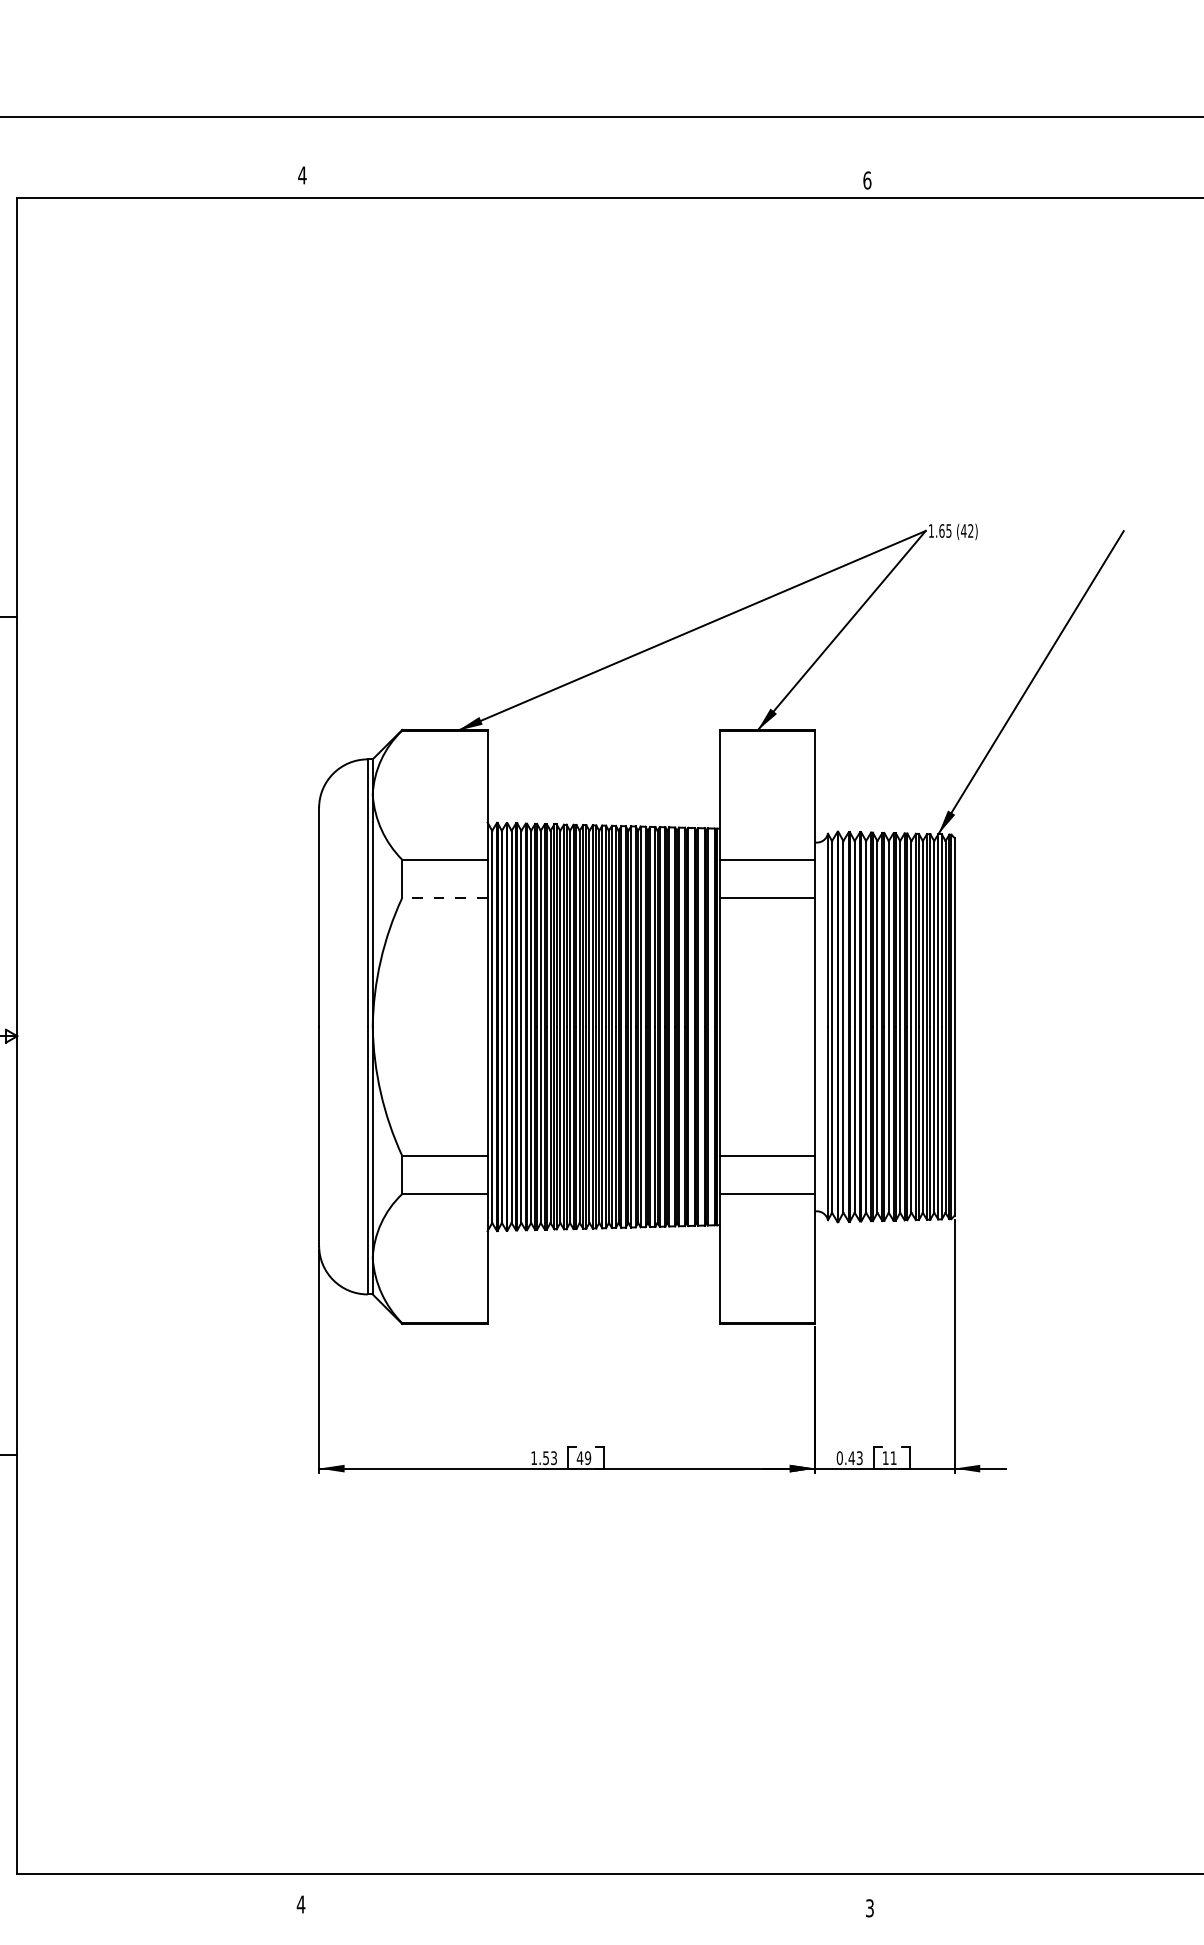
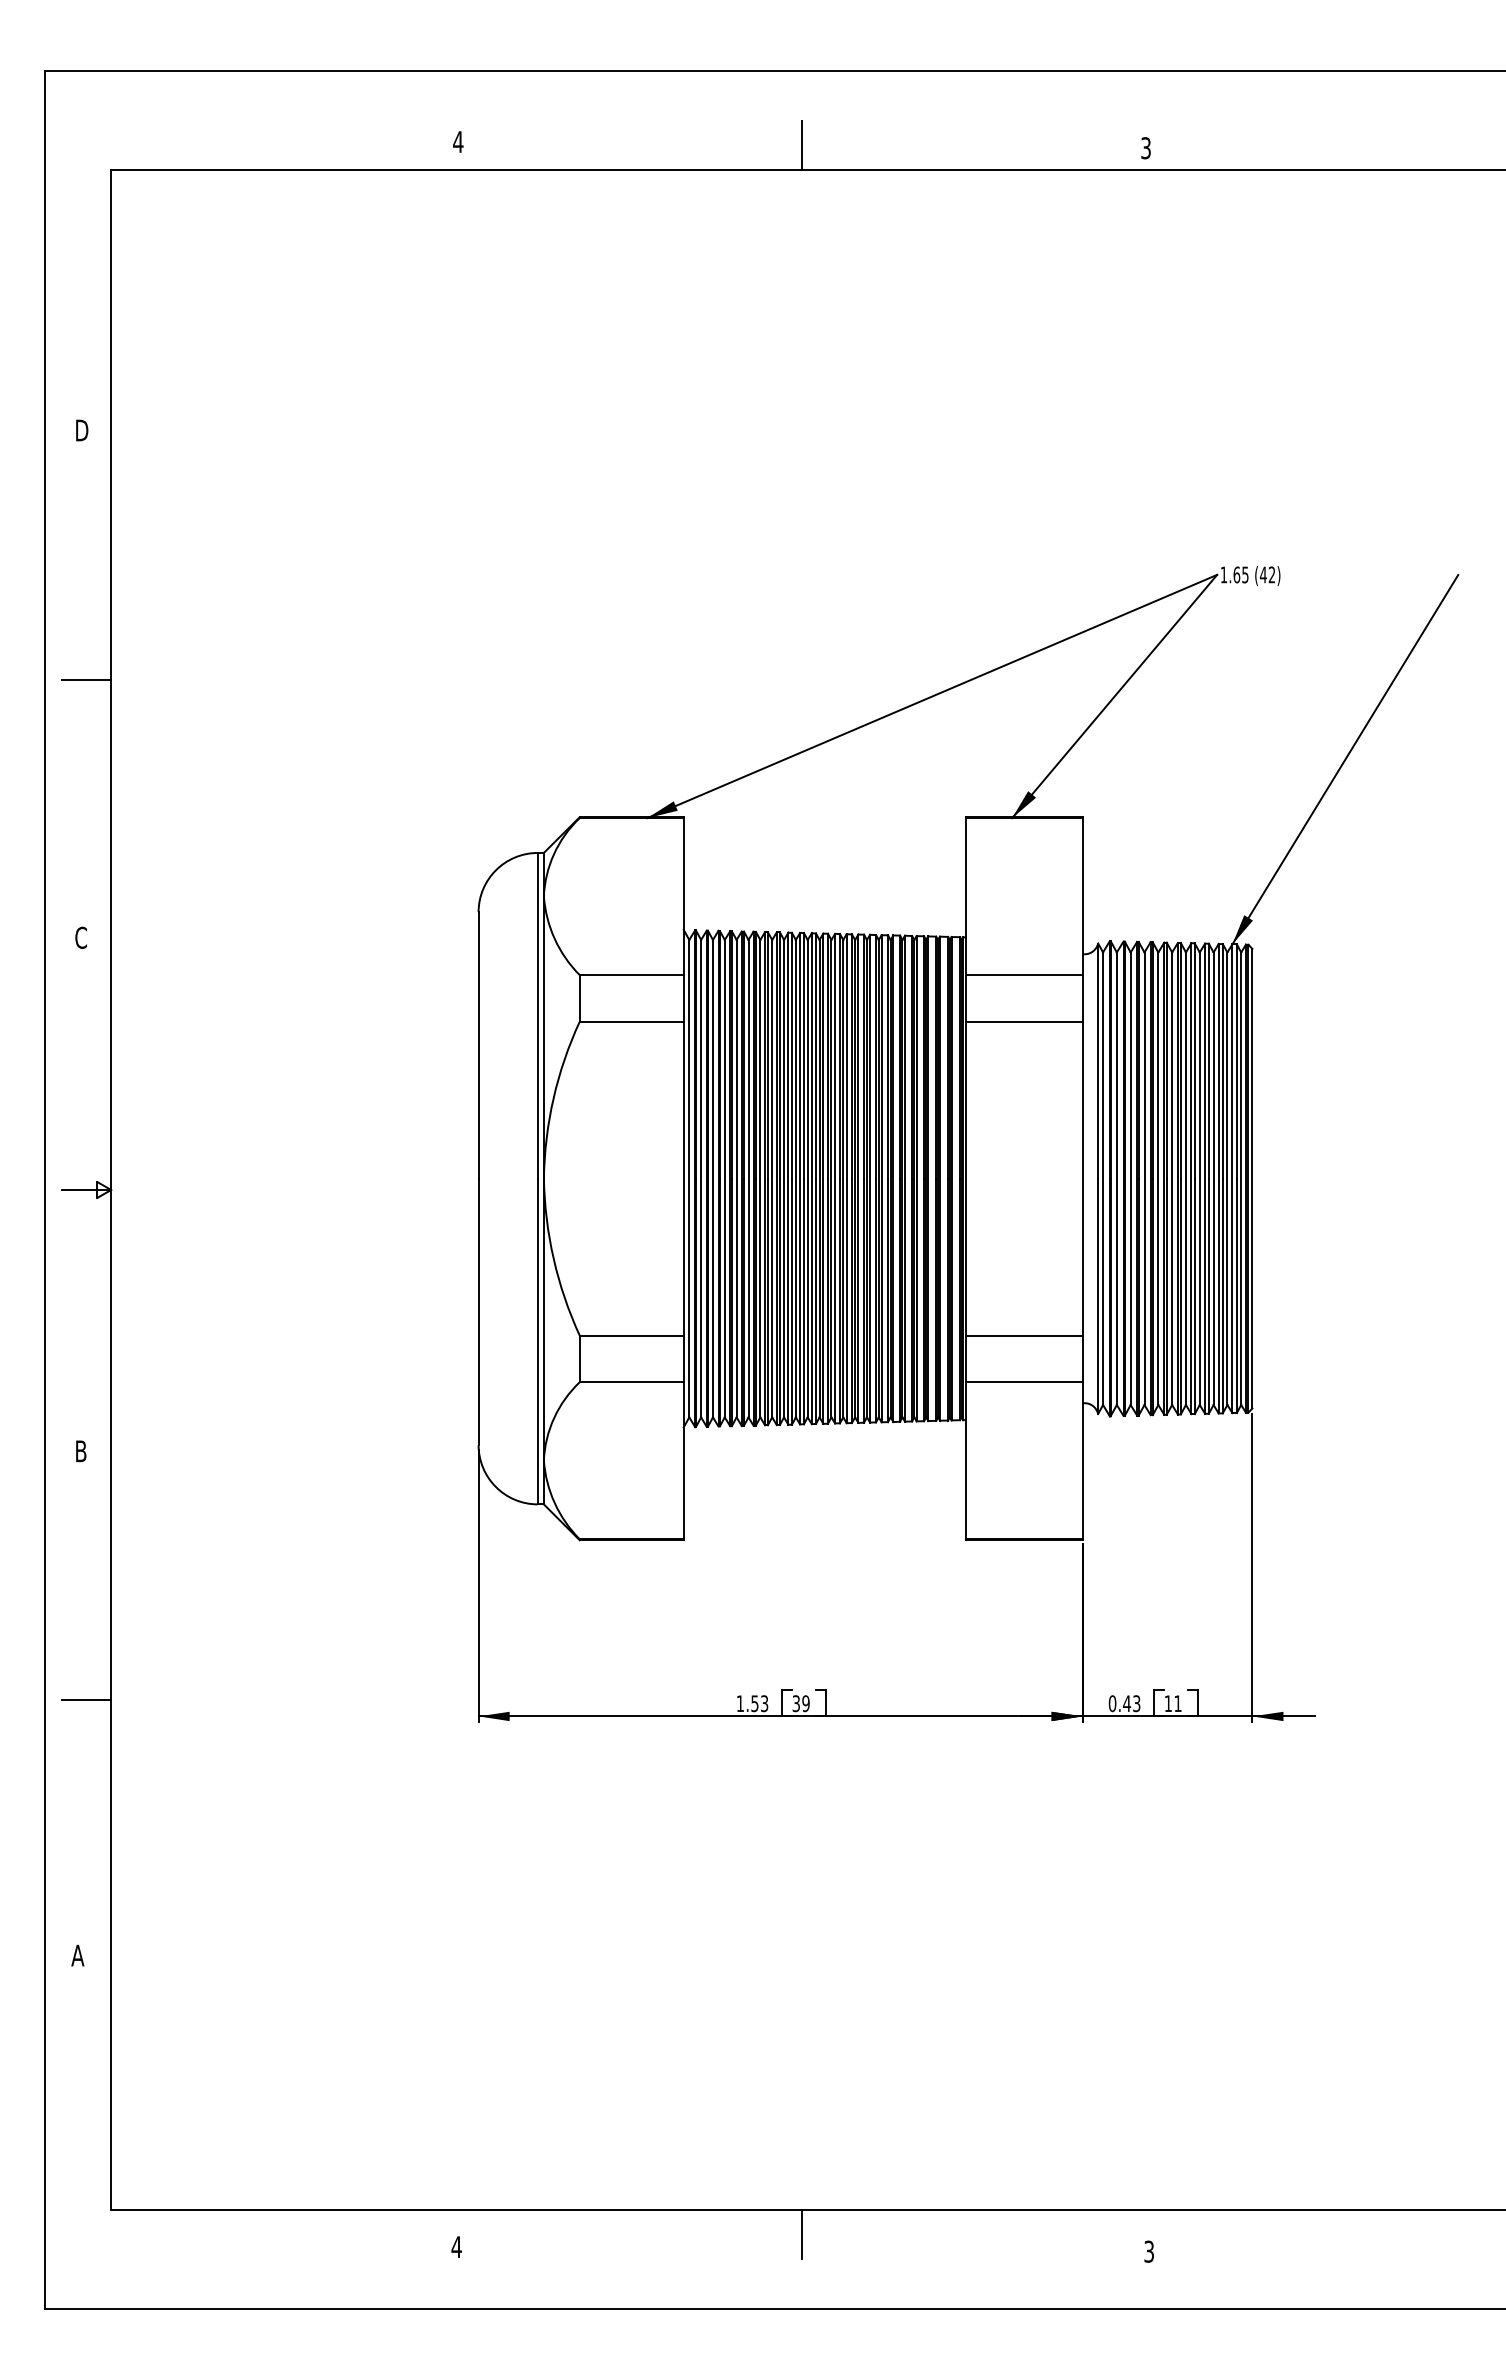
line: (585, 178) -> (802, 145), added
text: (867, 180) -> (1146, 148), 6 -> 3
line: (444, 897) -> (631, 1021), dashed -> solid
text: (580, 1457) -> (796, 1703), 49 -> 39
line: (585, 1894) -> (802, 2234), added

